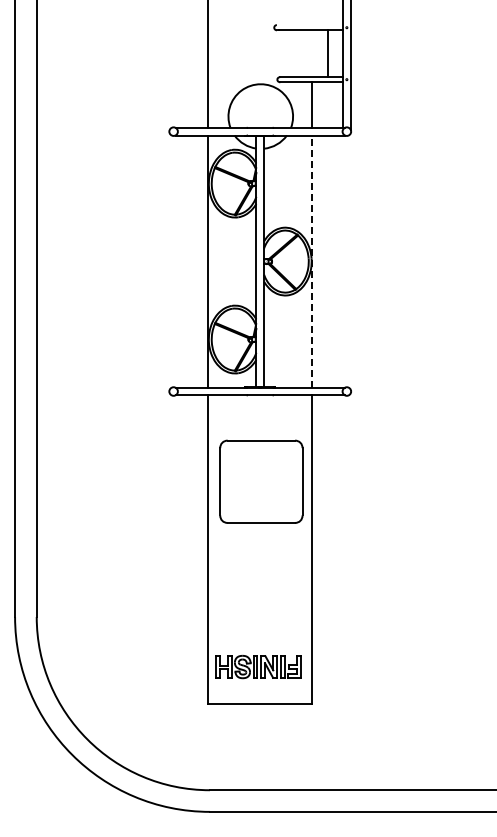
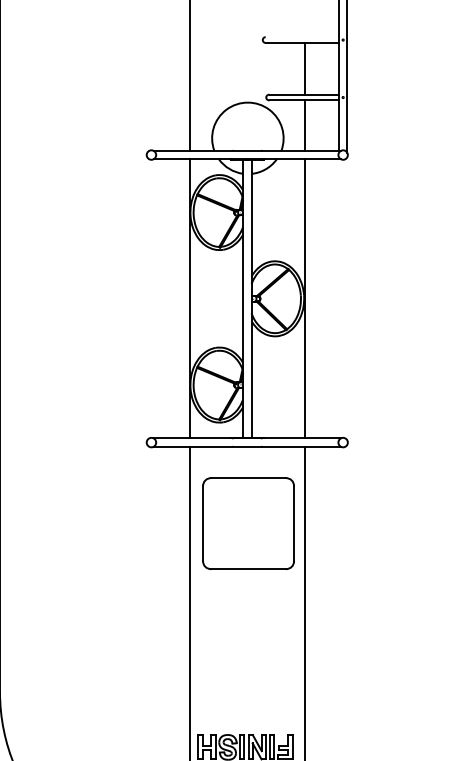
line: (328, 53) -> (305, 68), moved
line: (312, 261) -> (305, 298), dashed -> solid
part: (261, 481) -> (248, 523), moved

